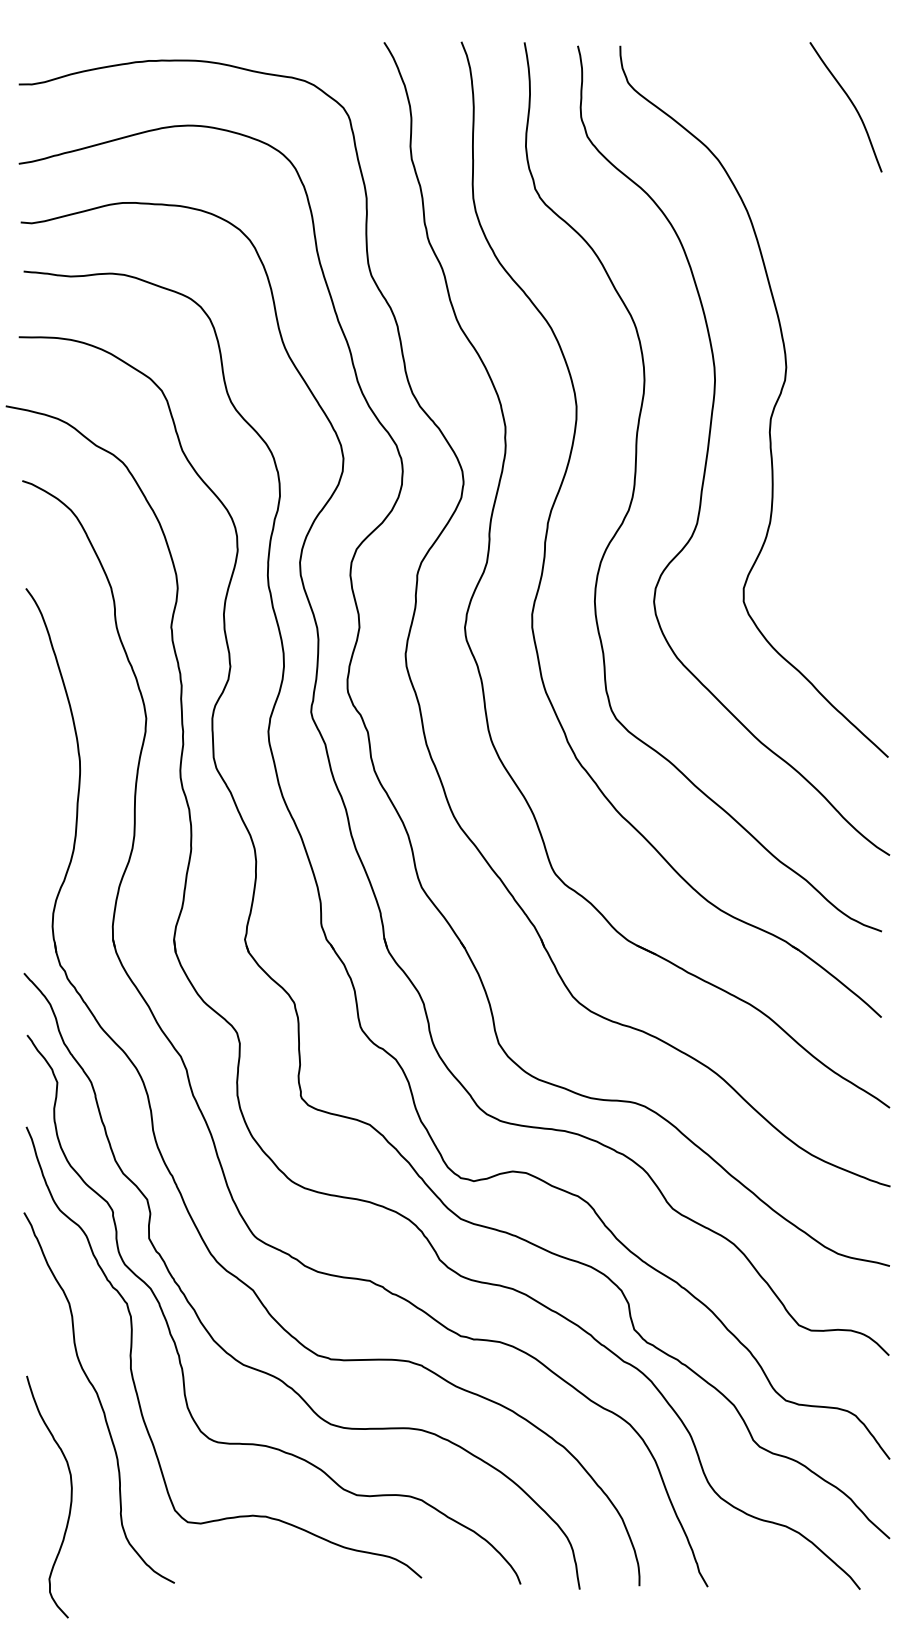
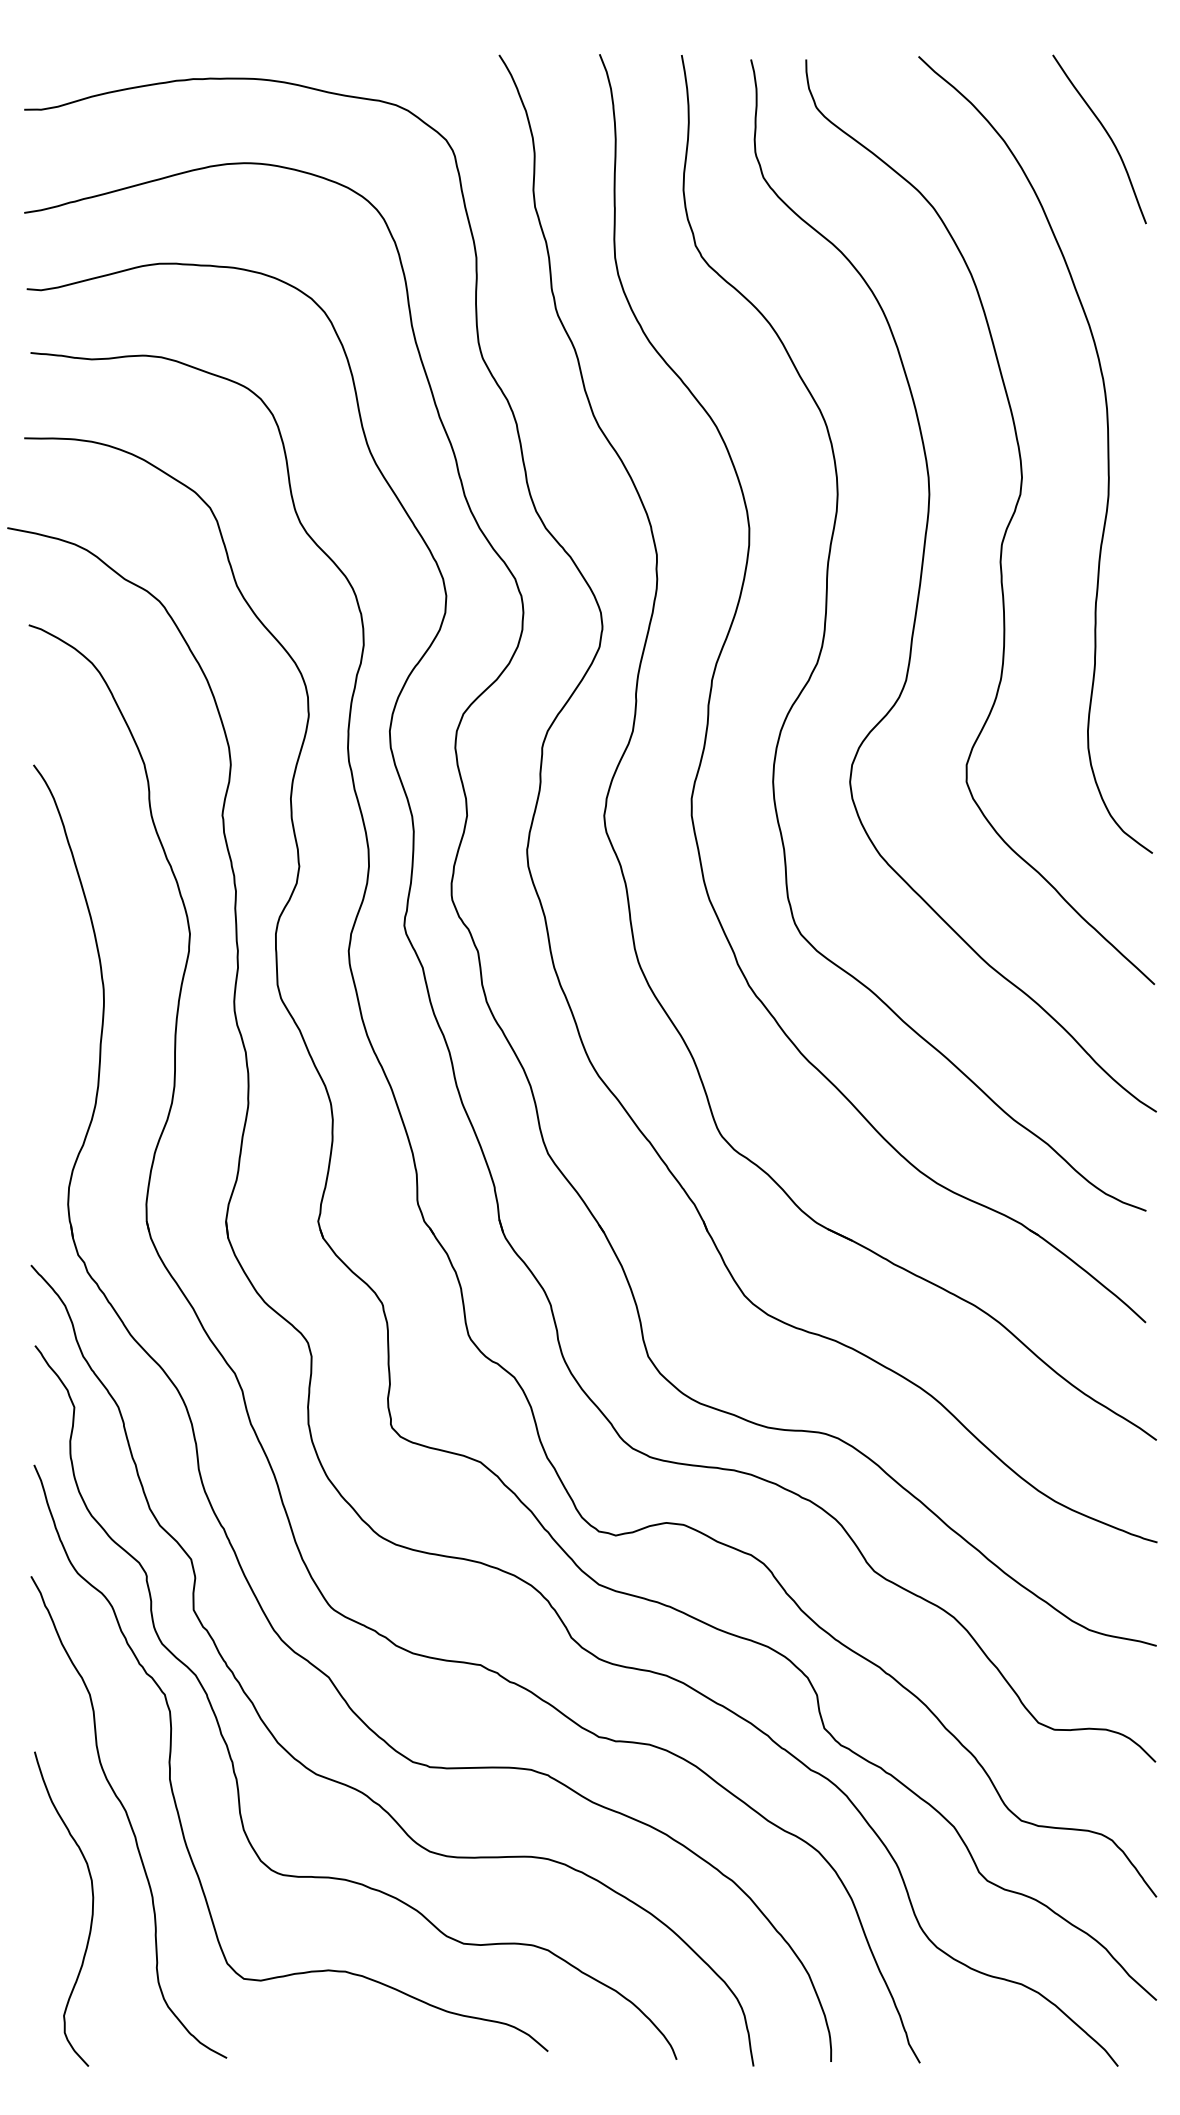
curve: (852, 349) -> (1107, 454), added
curve: (70, 1498) -> (91, 1911), moved

